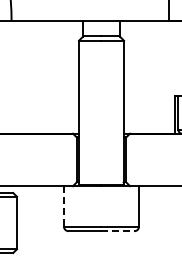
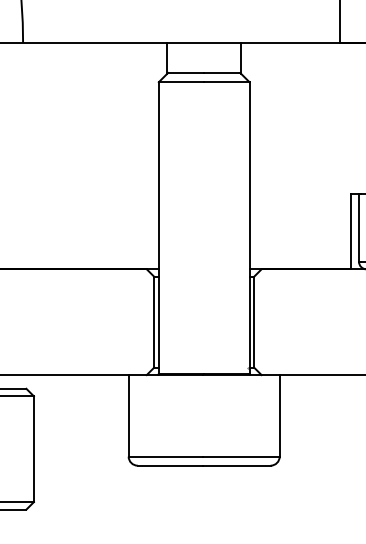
line: (64, 206) -> (129, 415), dashed -> solid
line: (117, 231) -> (236, 466), dashed -> solid

